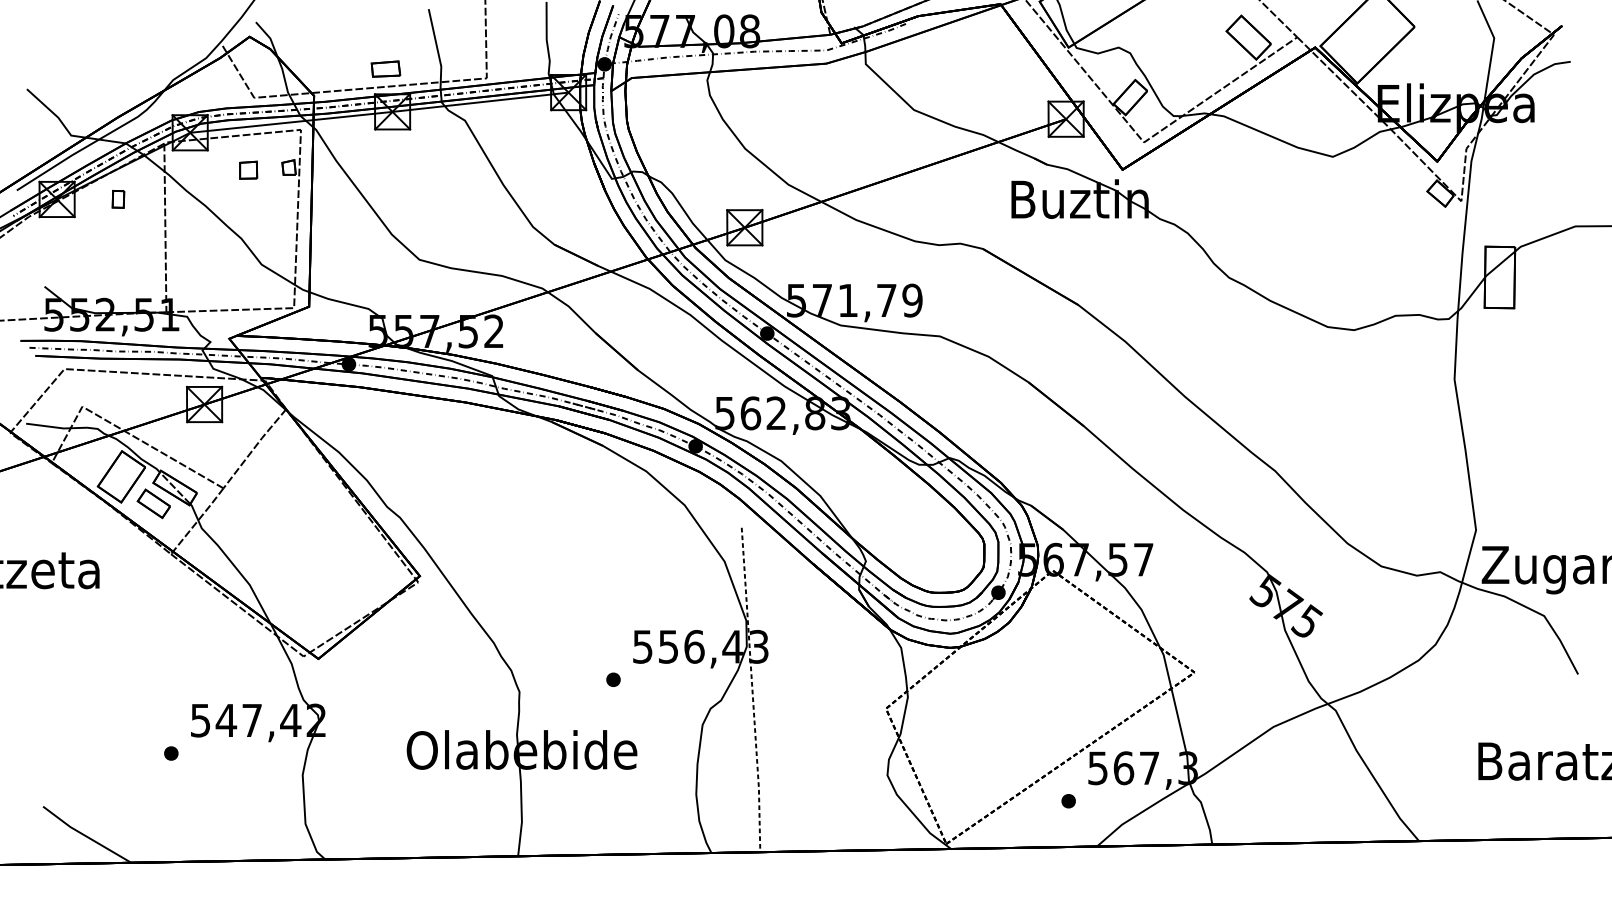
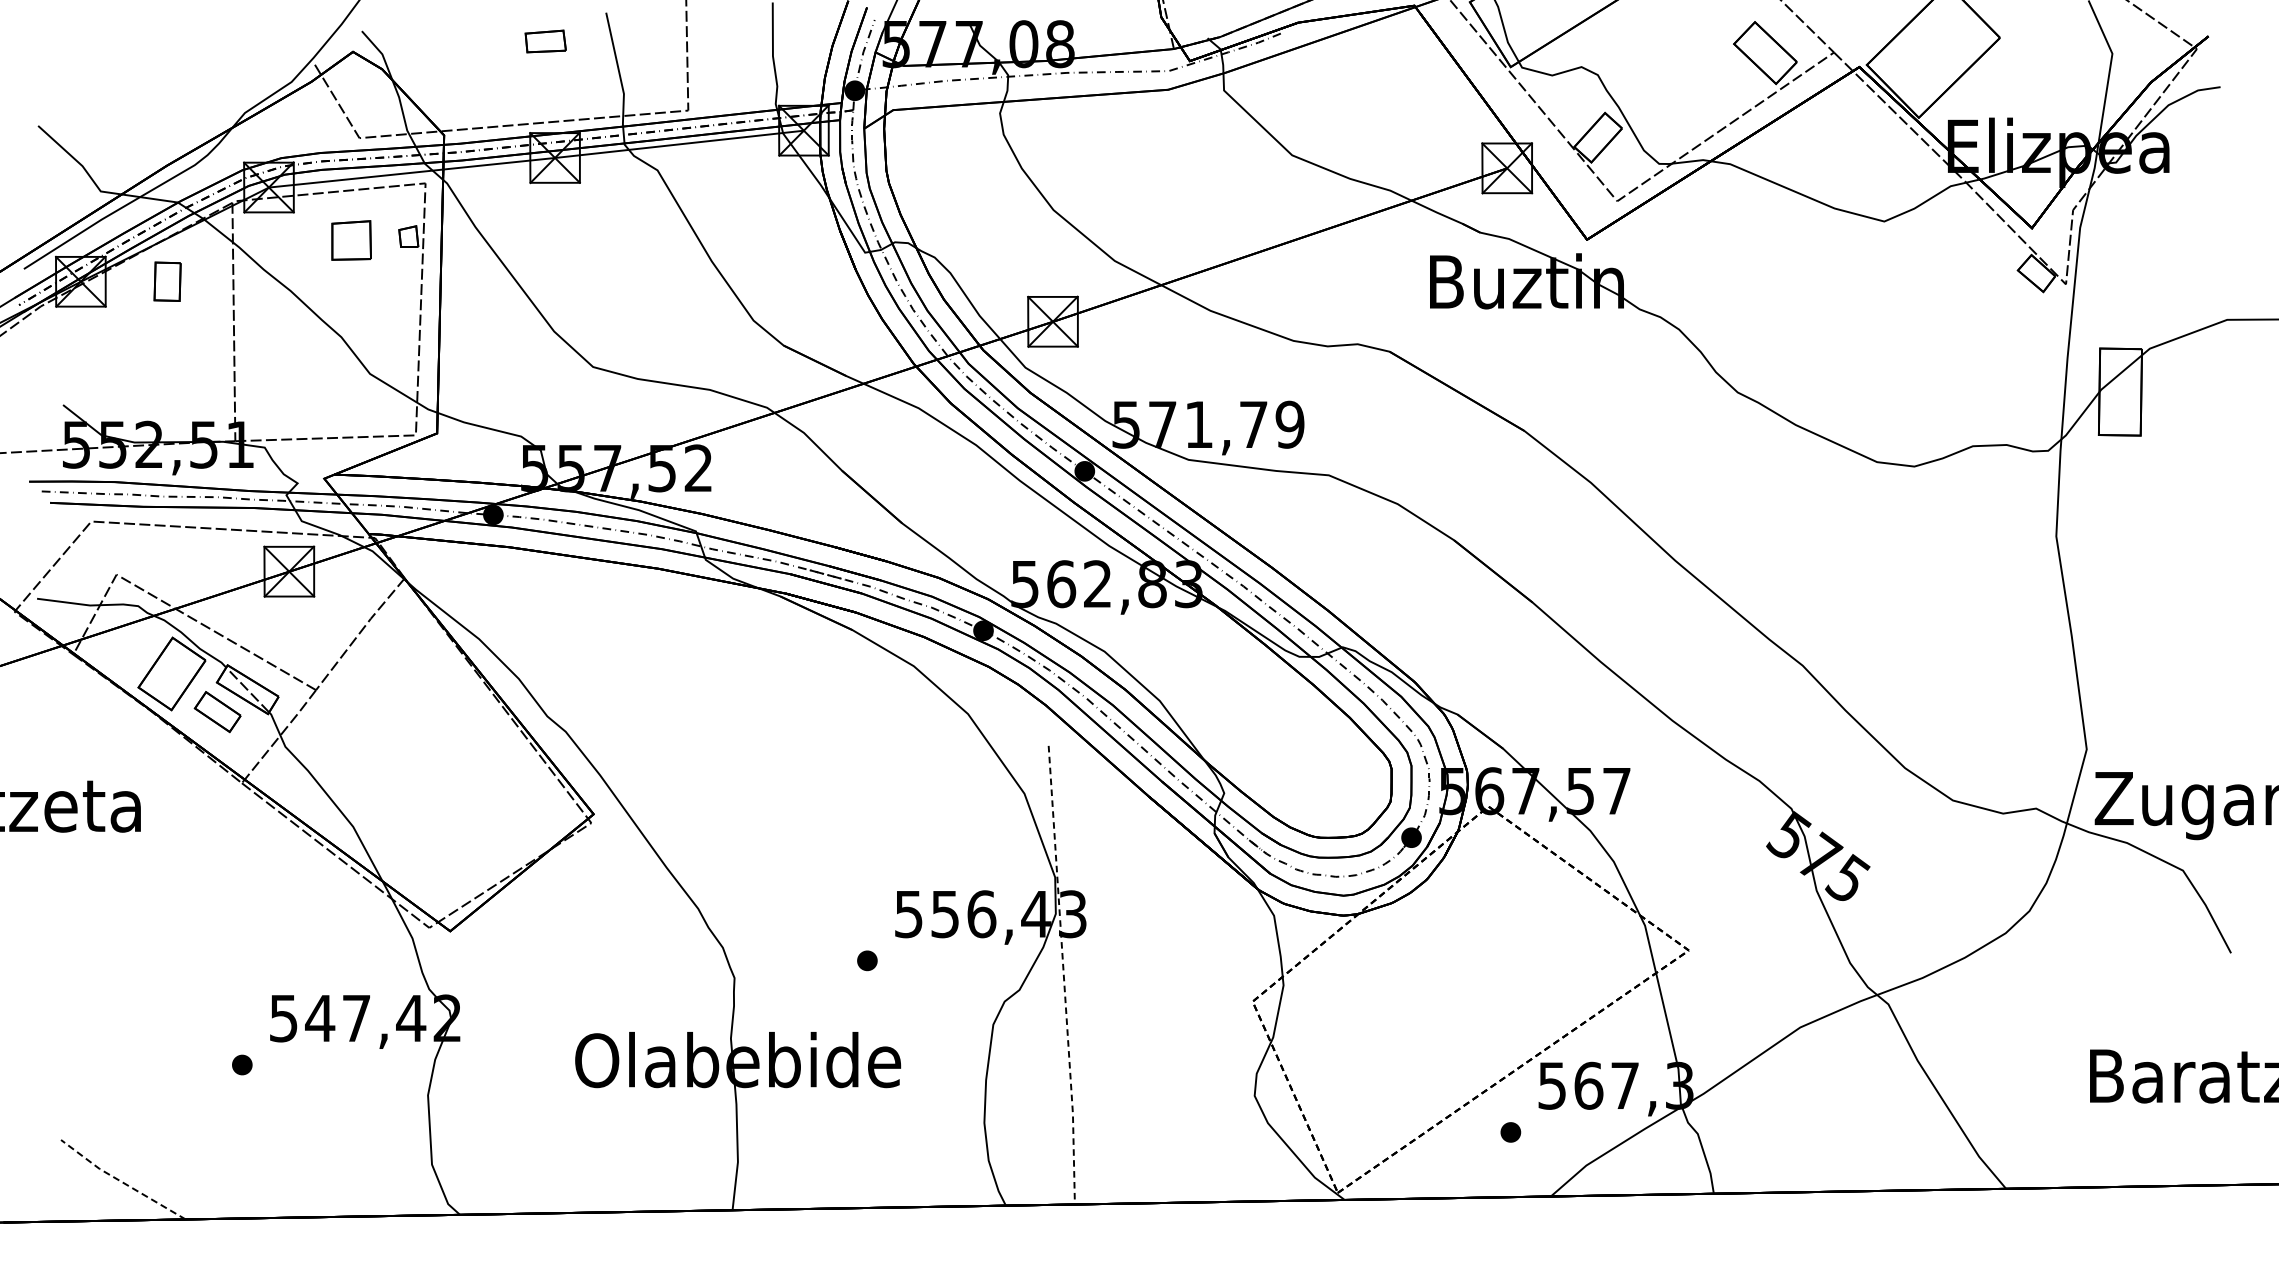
part: (385, 69) -> (545, 41), moved
part: (248, 170) -> (351, 240), size x1.6
part: (118, 199) -> (167, 281), size x1.6
line: (85, 835) -> (121, 1181), solid -> dashed

